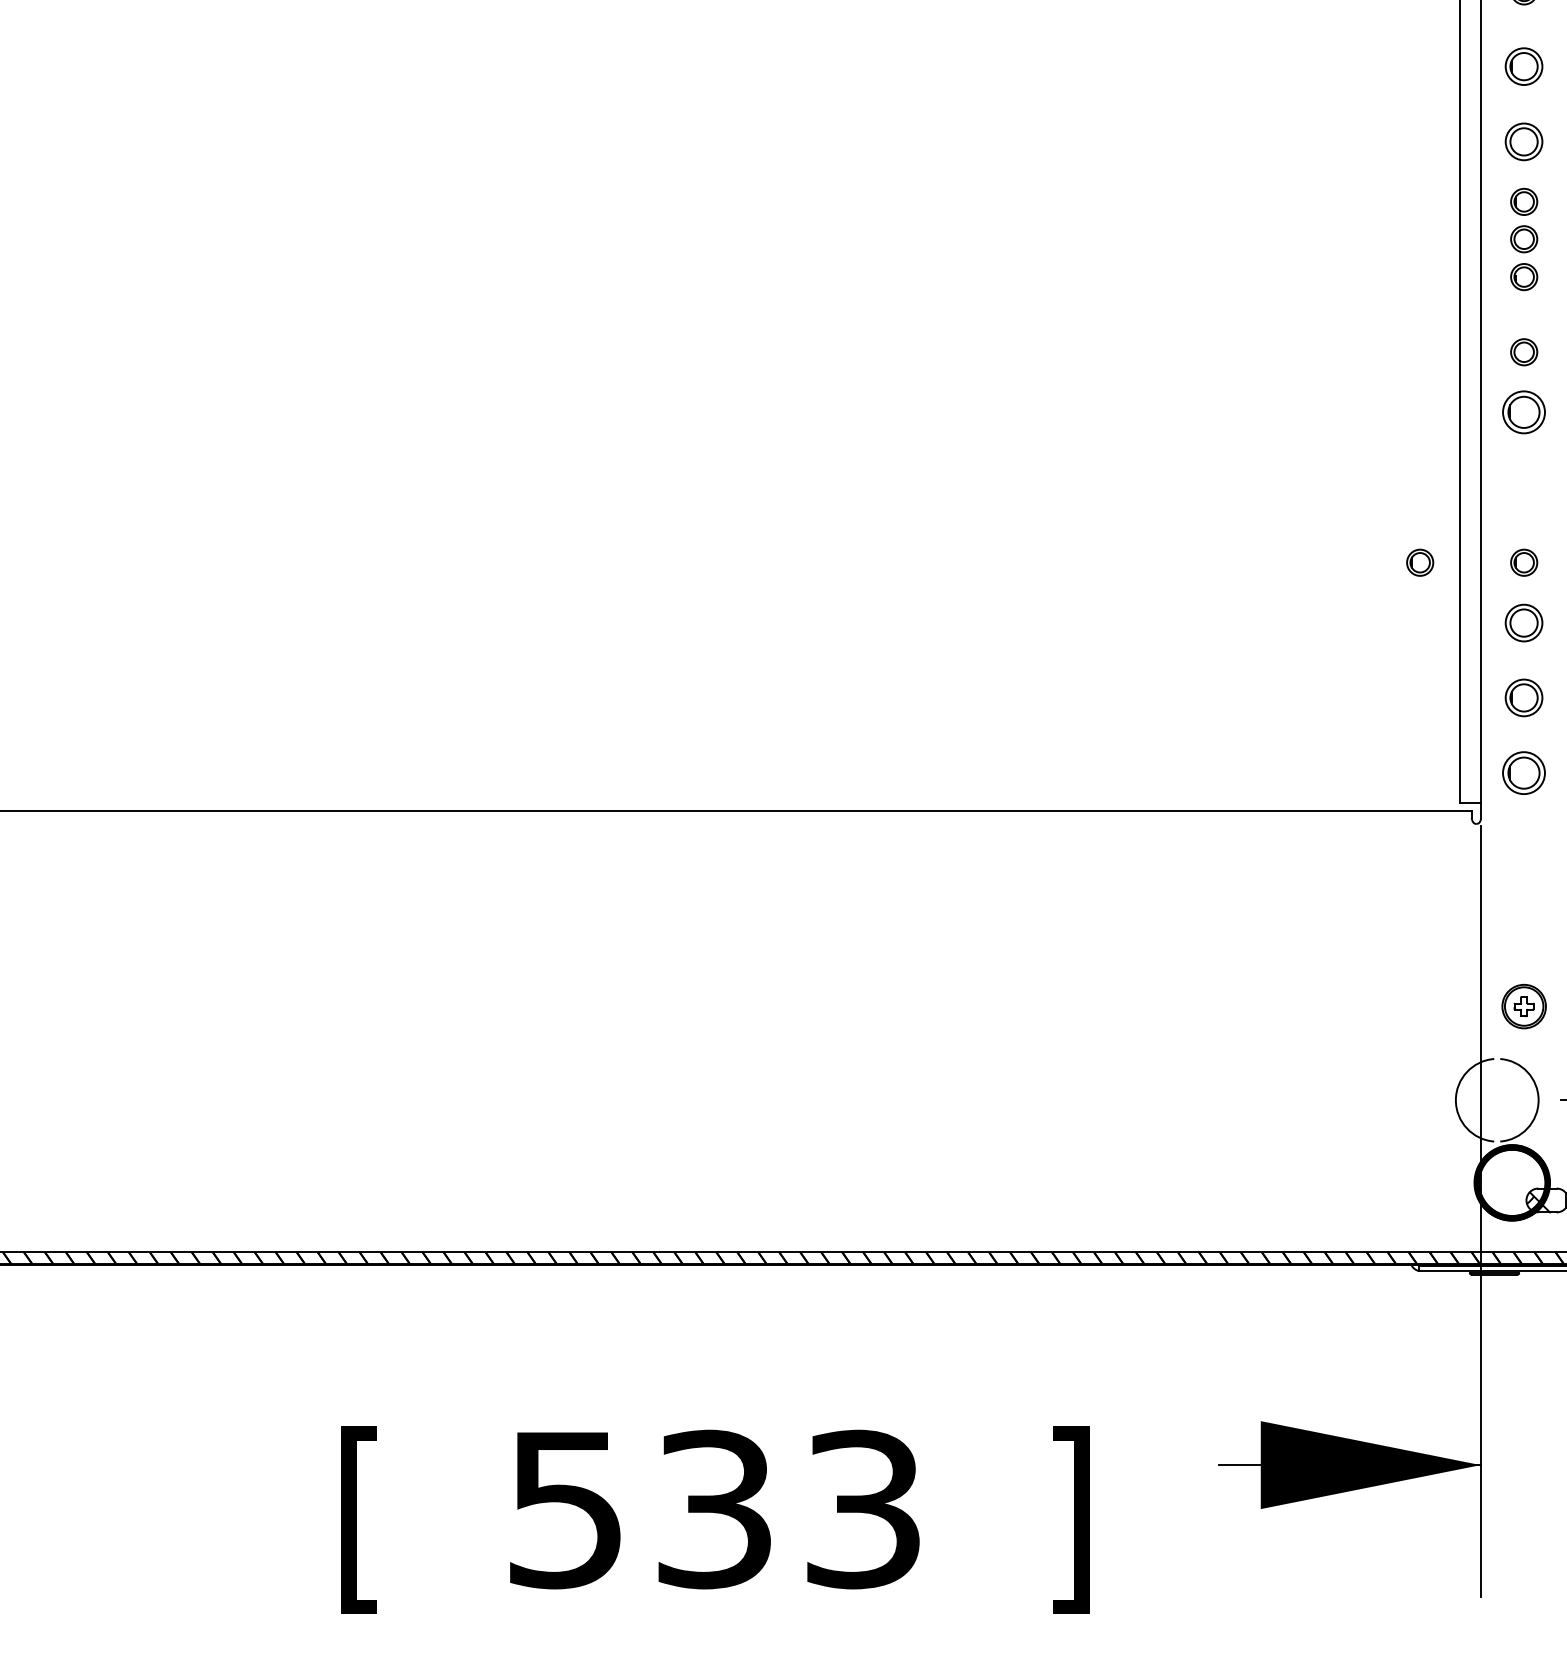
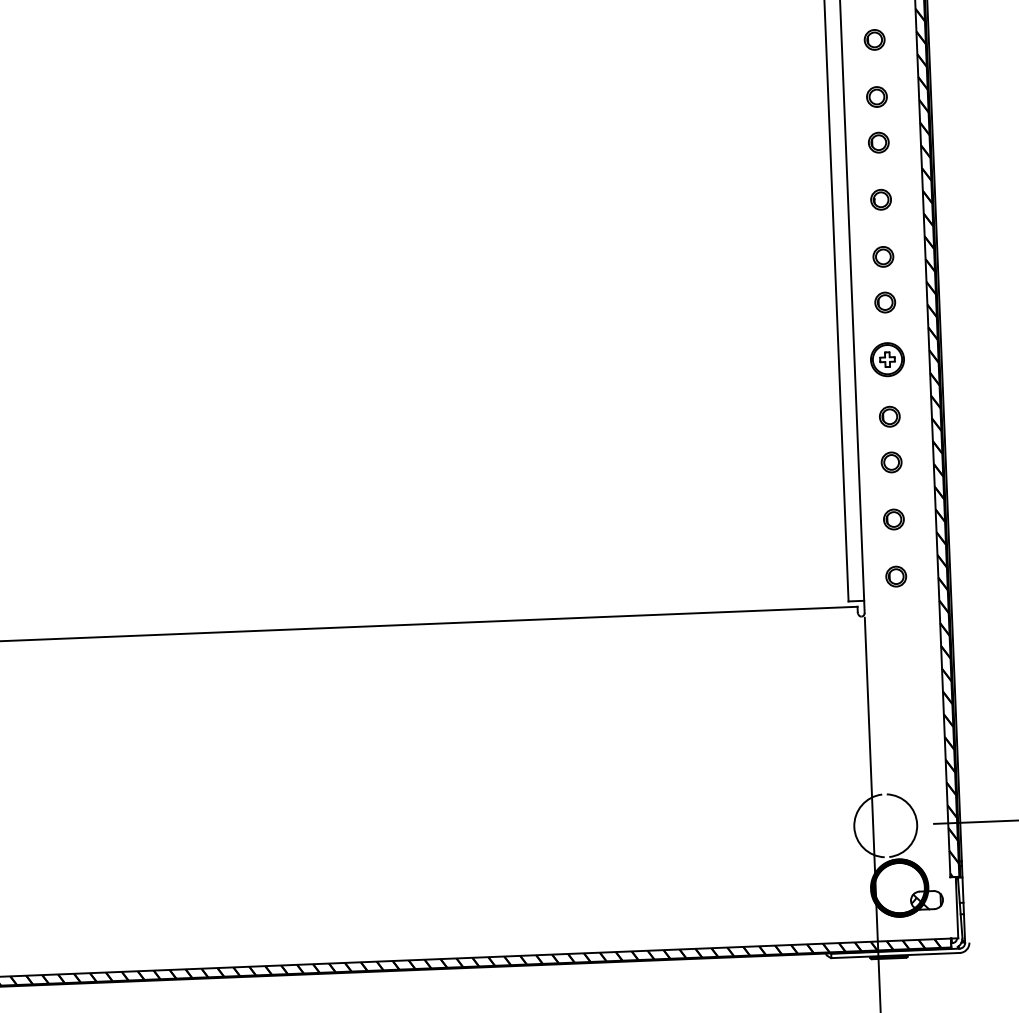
part: (1524, 66) -> (874, 39), size x0.71
part: (1524, 141) -> (877, 96), size x0.71
part: (1524, 239) -> (880, 171), removed
part: (1524, 412) -> (885, 302), size x0.62
part: (1420, 562) -> (811, 419), removed
part: (1524, 622) -> (891, 462), size x0.71
part: (1524, 698) -> (894, 519), size x0.71
part: (1524, 773) -> (896, 576), size x0.62
part: (1523, 1006) -> (886, 359), moved

